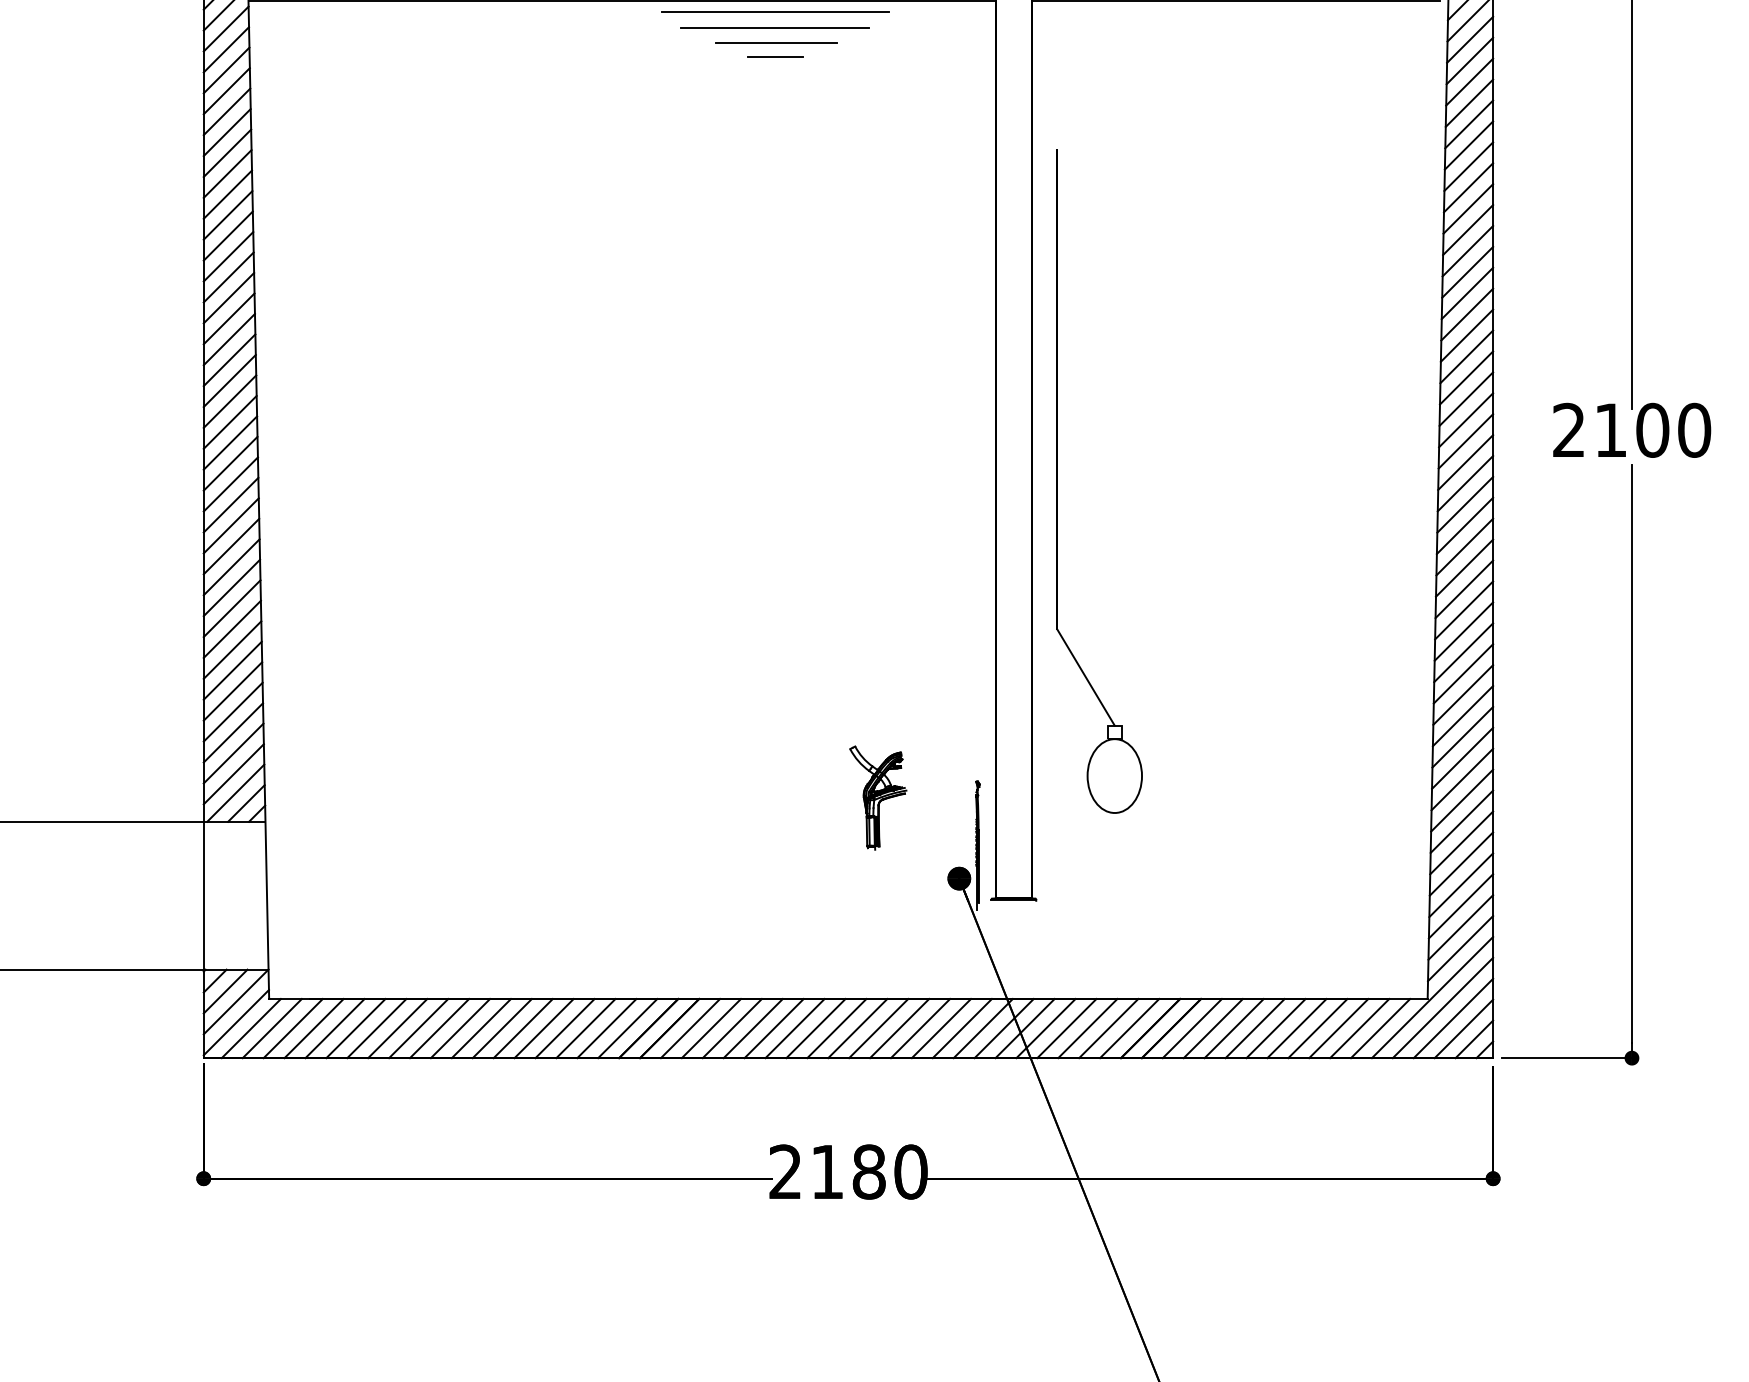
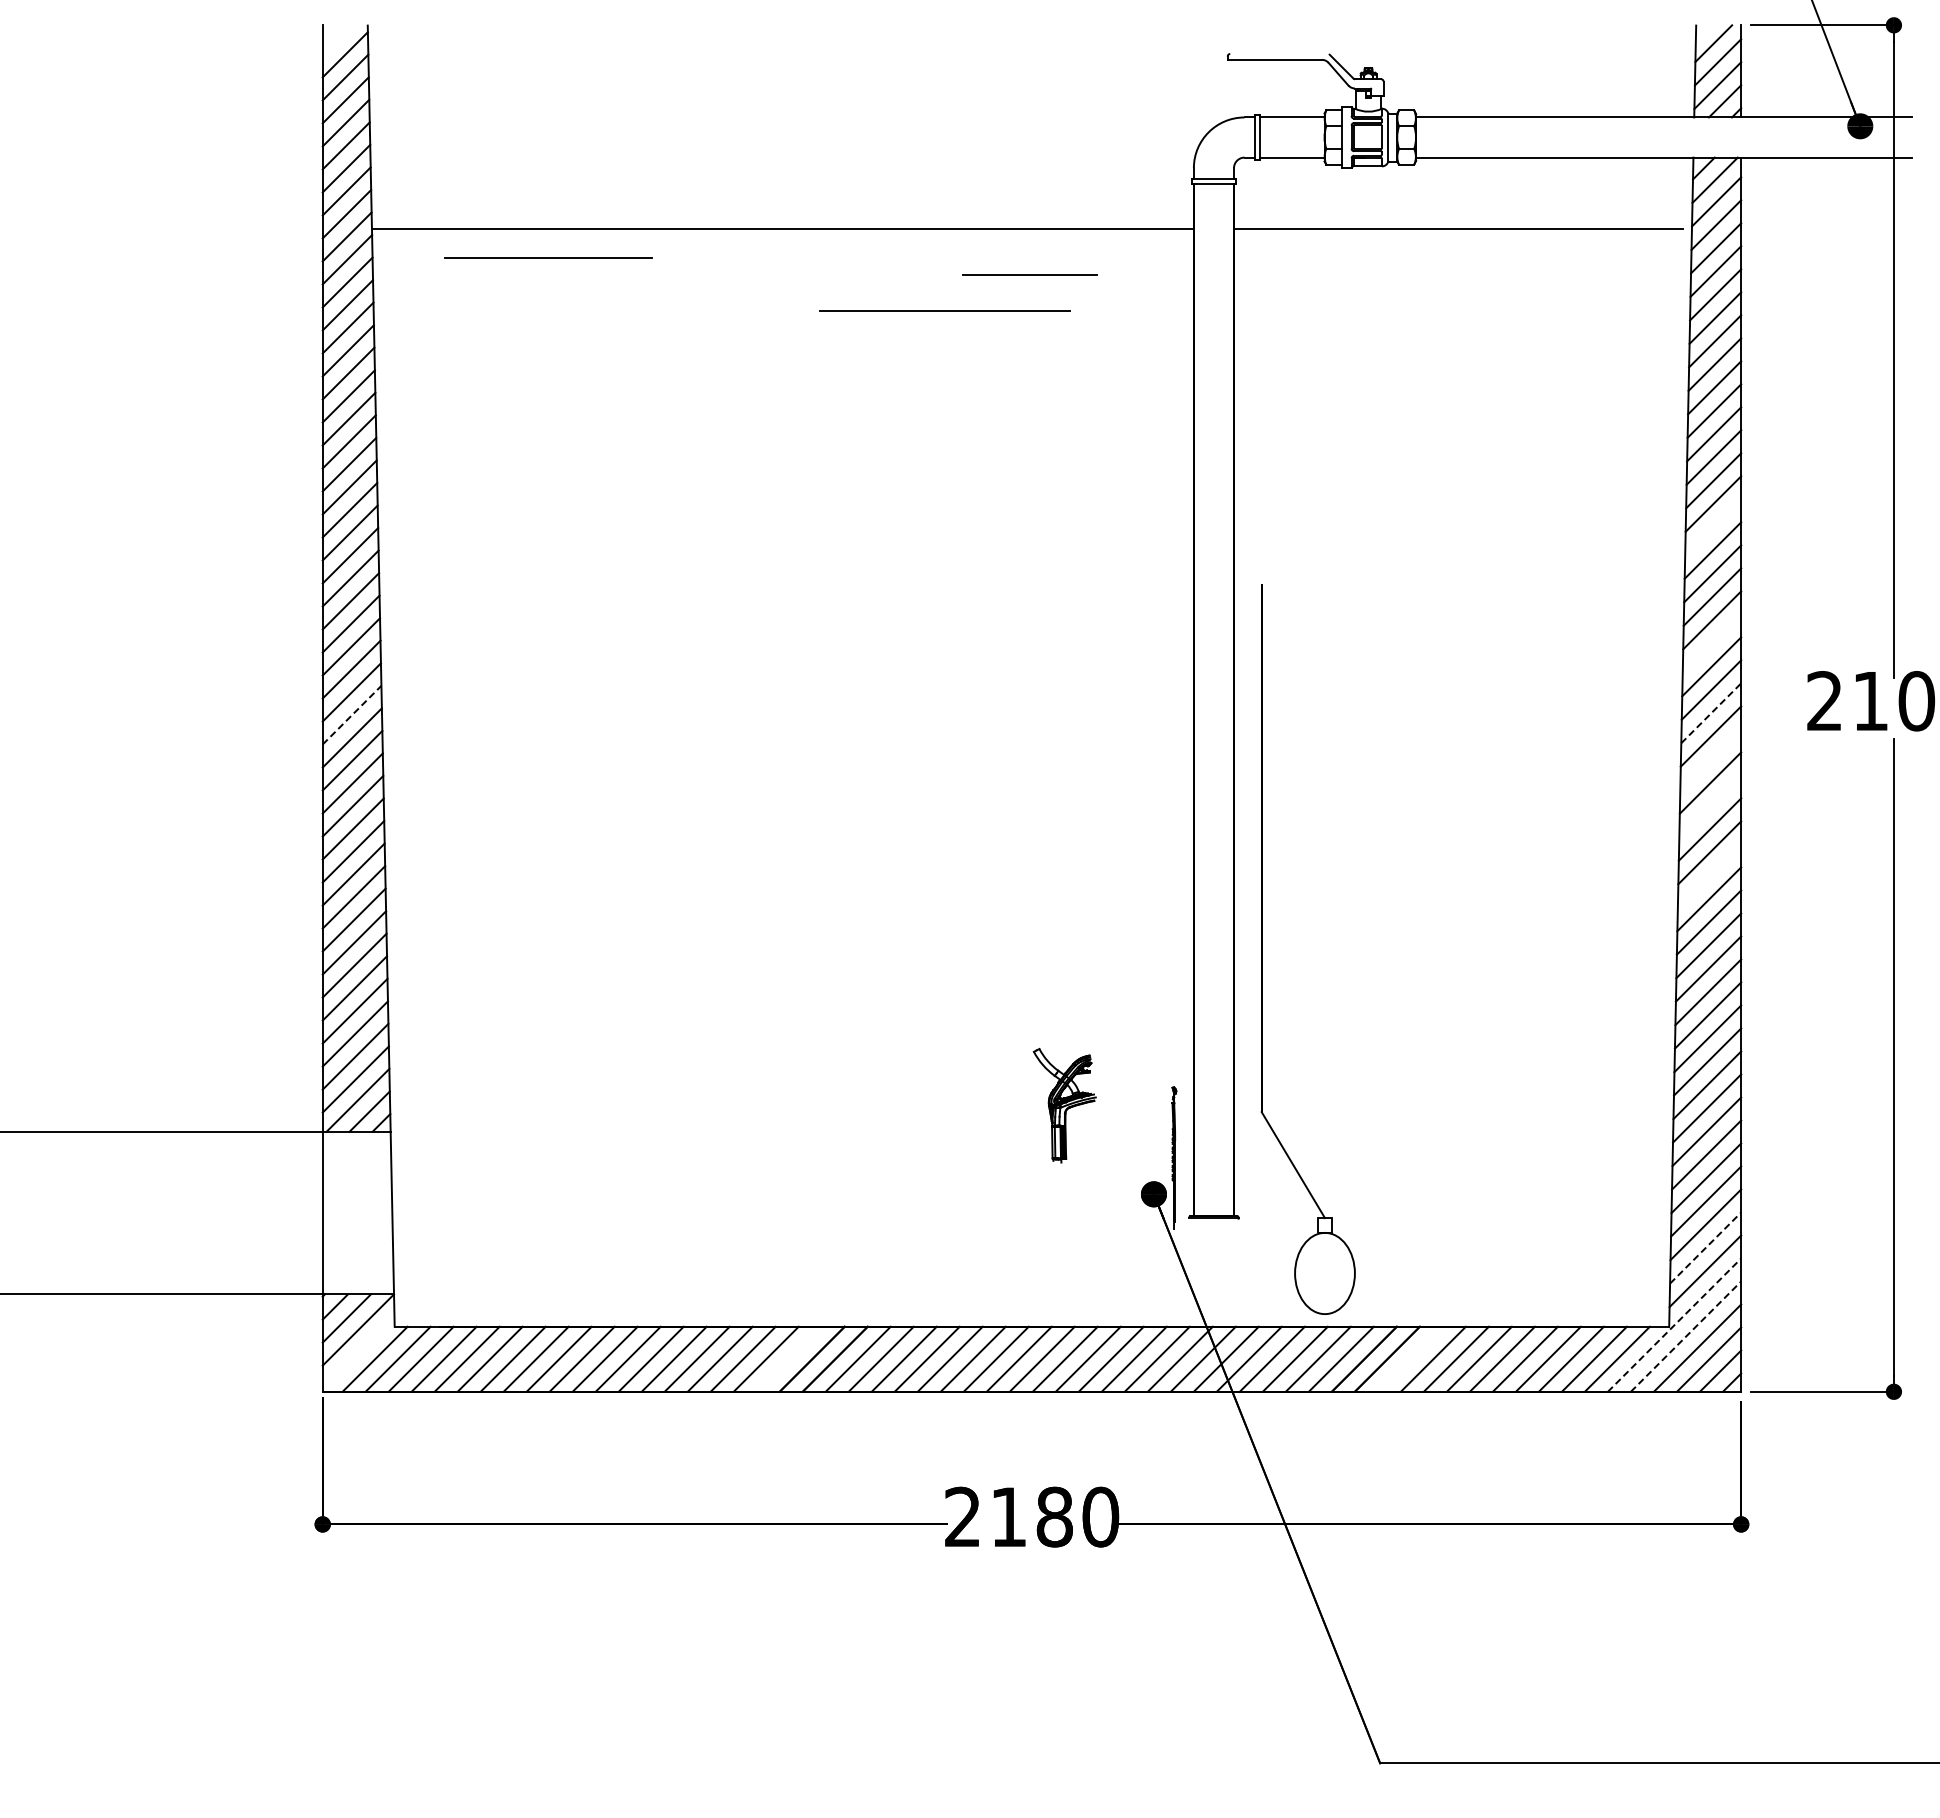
line: (775, 11) -> (944, 310), moved
line: (775, 27) -> (548, 257), moved
line: (776, 42) -> (1029, 274), moved
line: (775, 56) -> (951, 289), removed
line: (1467, 272) -> (1713, 527), removed
line: (1466, 377) -> (1711, 643), removed
line: (1466, 440) -> (1711, 712), solid -> dashed
line: (230, 443) -> (352, 715), solid -> dashed
part: (1057, 481) -> (1262, 949), moved
line: (1465, 483) -> (1710, 759), removed
line: (1465, 526) -> (1710, 806), removed
line: (1464, 588) -> (1709, 875), removed
line: (1461, 926) -> (1706, 1247), solid -> dashed
line: (1432, 996) -> (1674, 1324), solid -> dashed
line: (1443, 1007) -> (1686, 1336), solid -> dashed
line: (236, 1022) -> (358, 1352), removed
line: (627, 1027) -> (788, 1358), removed
line: (1191, 1027) -> (1409, 1358), removed

